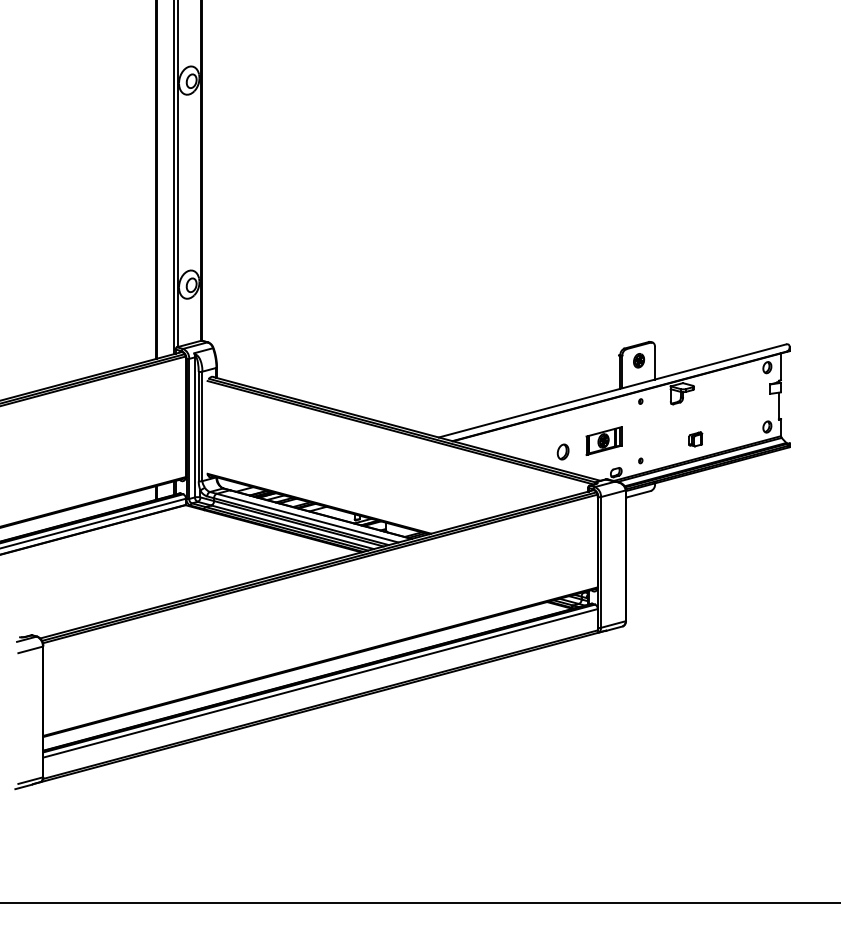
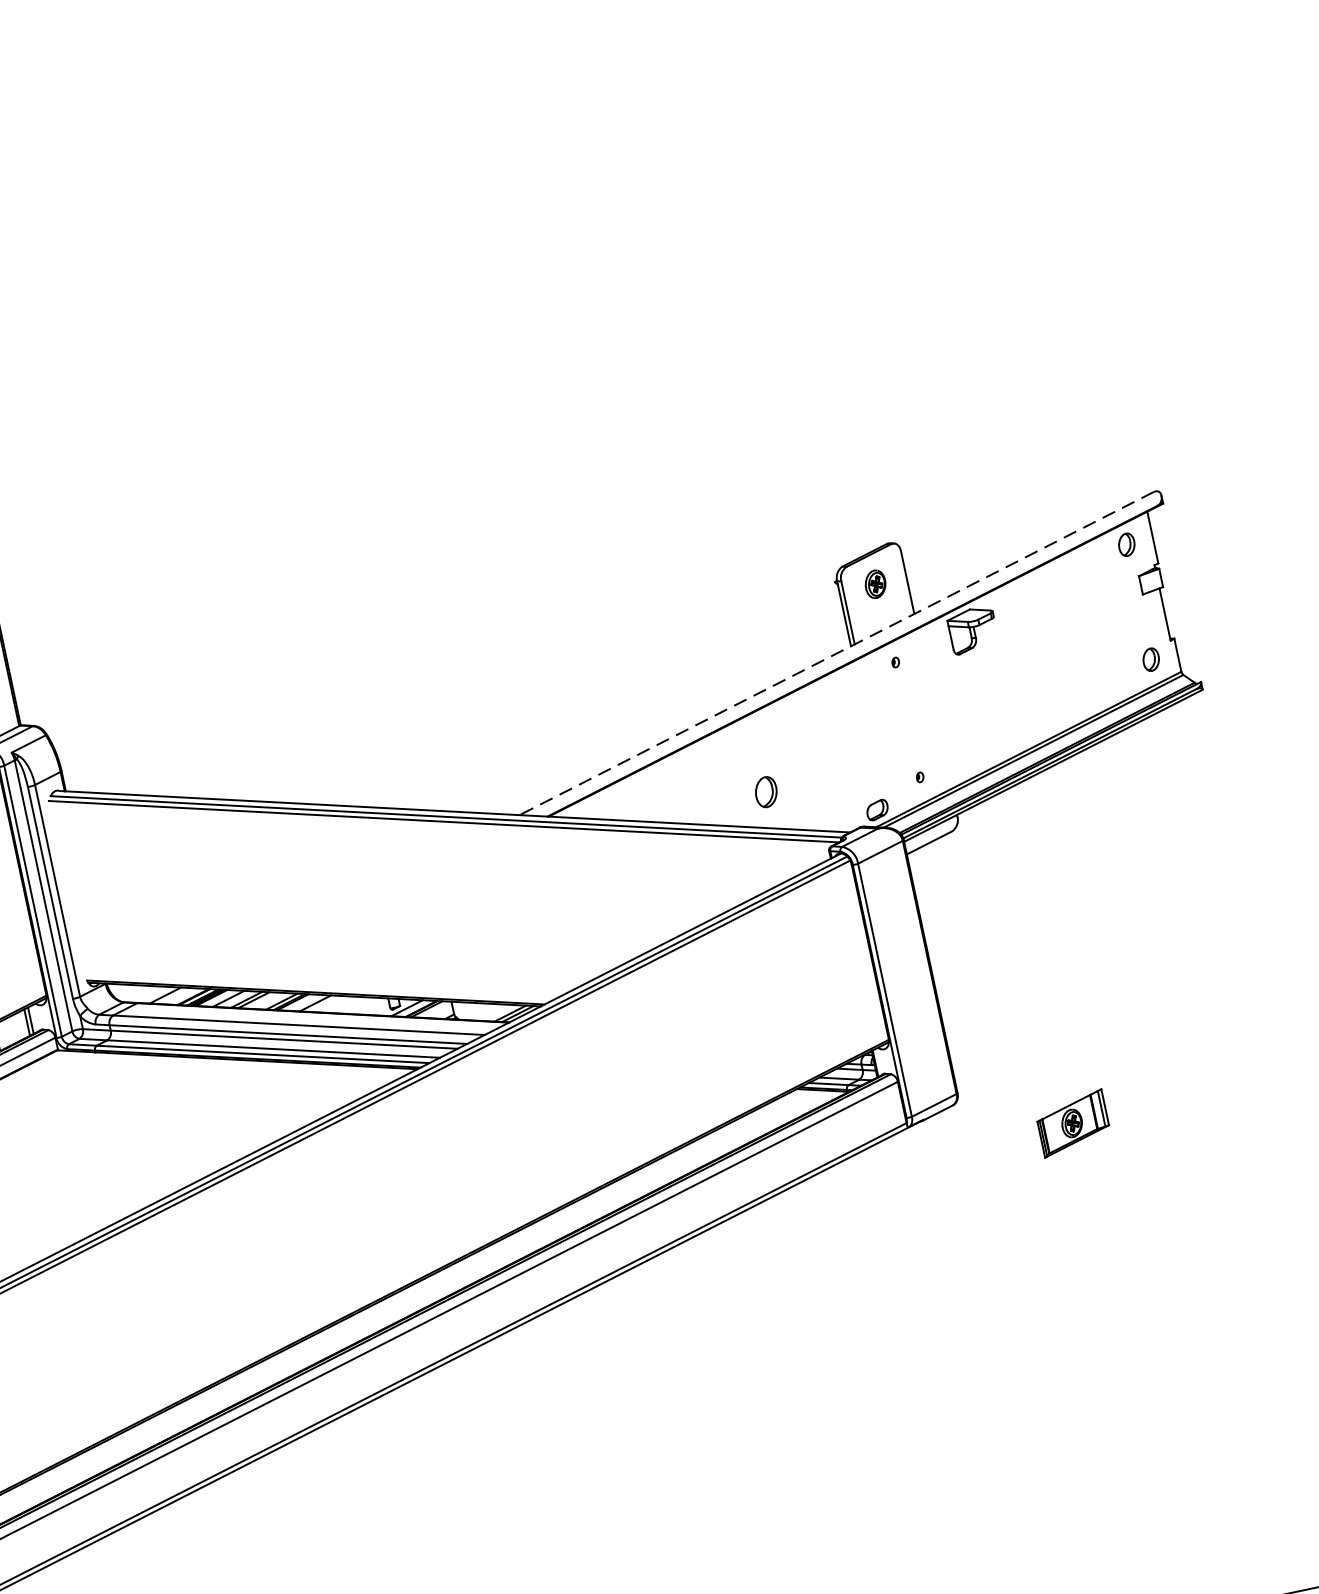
line: (612, 390) -> (836, 652), solid -> dashed
part: (695, 439) -> (1017, 713), removed
part: (603, 440) -> (1071, 1122), moved

